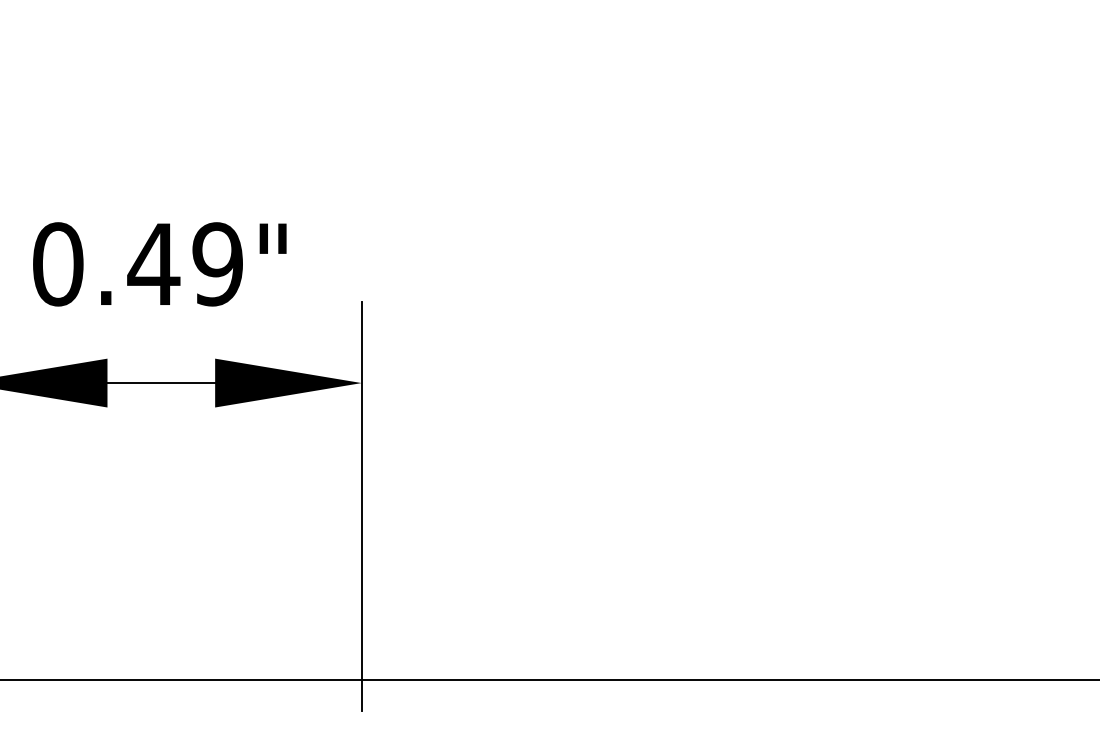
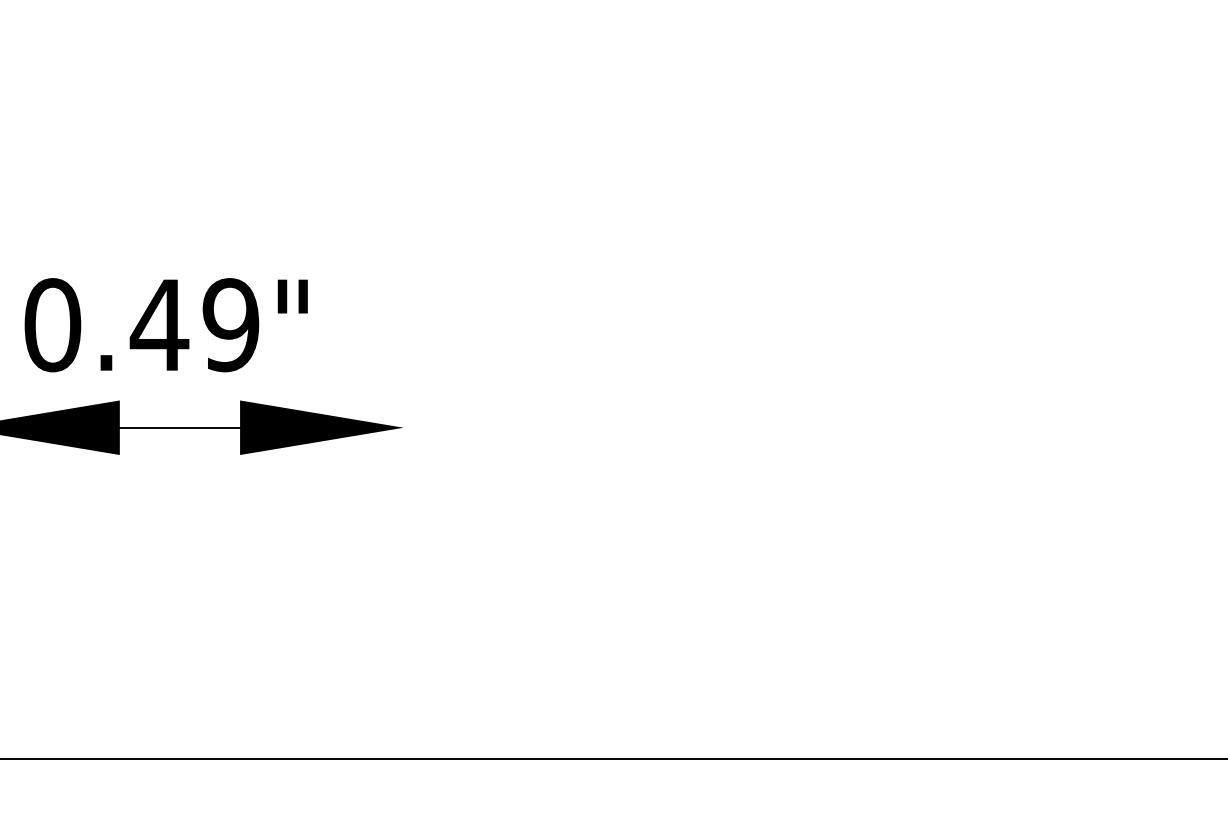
text: (159, 264) -> (165, 325), moved
line: (361, 505) -> (403, 564), removed

